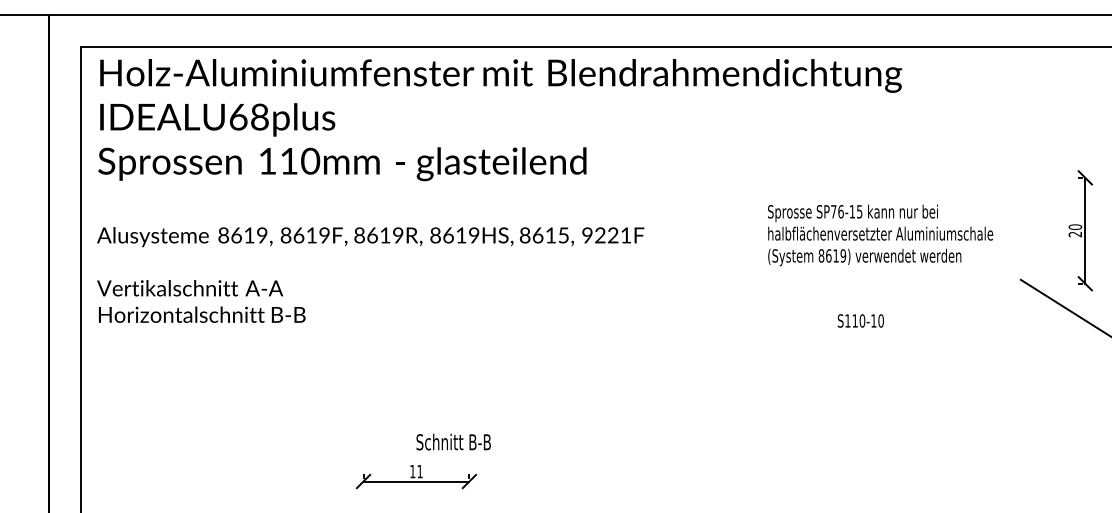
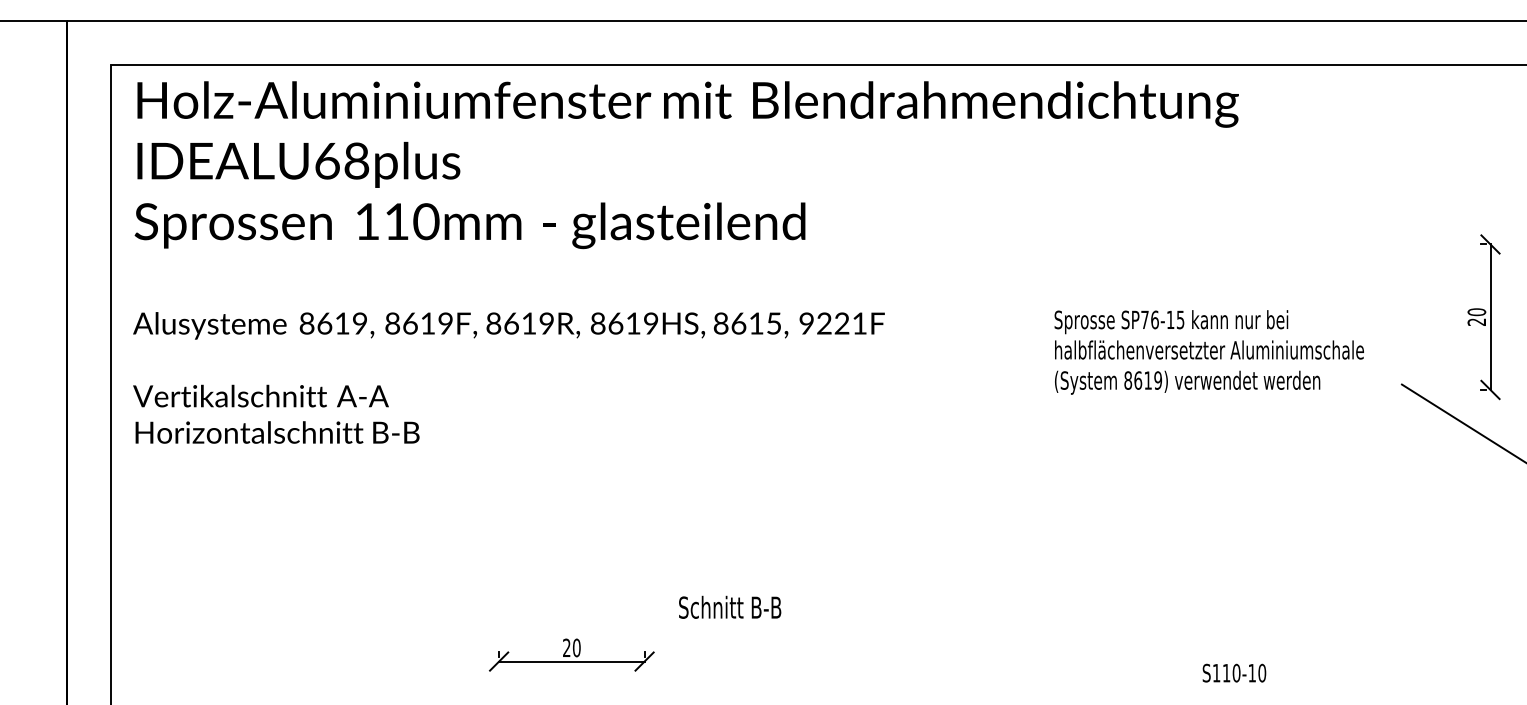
text: (880, 235) -> (1209, 352), moved
text: (860, 320) -> (1233, 672), moved
text: (453, 441) -> (729, 606), moved
text: (416, 471) -> (571, 647), 11 -> 20

